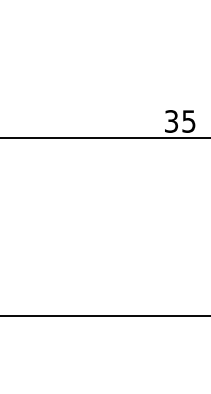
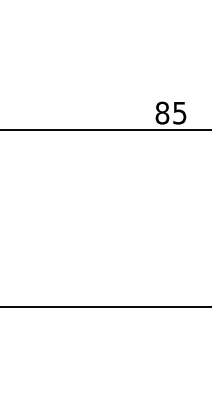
text: (171, 120) -> (162, 112), 35 -> 85

